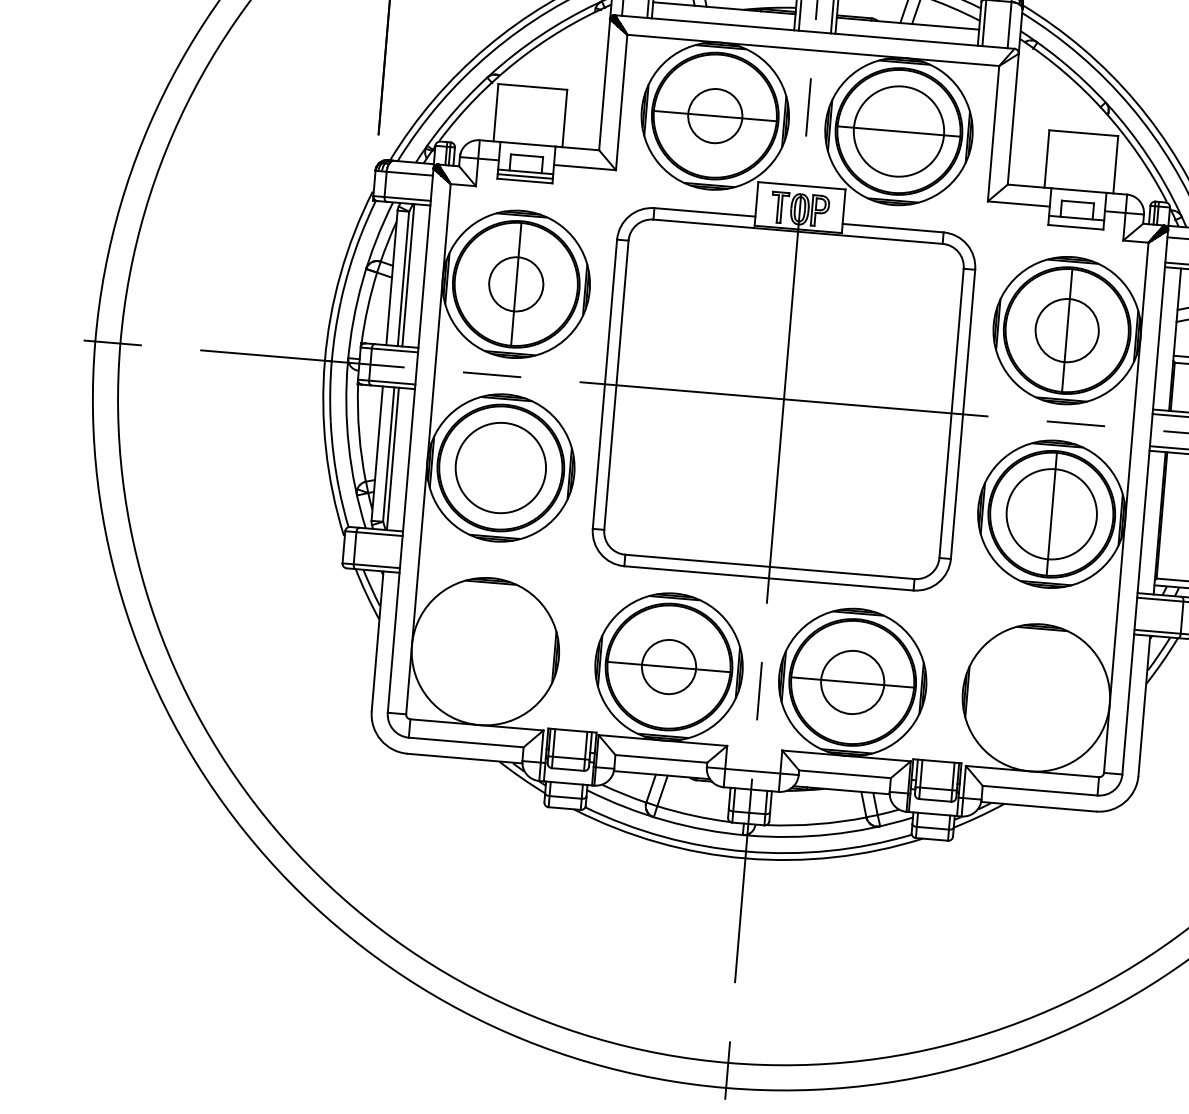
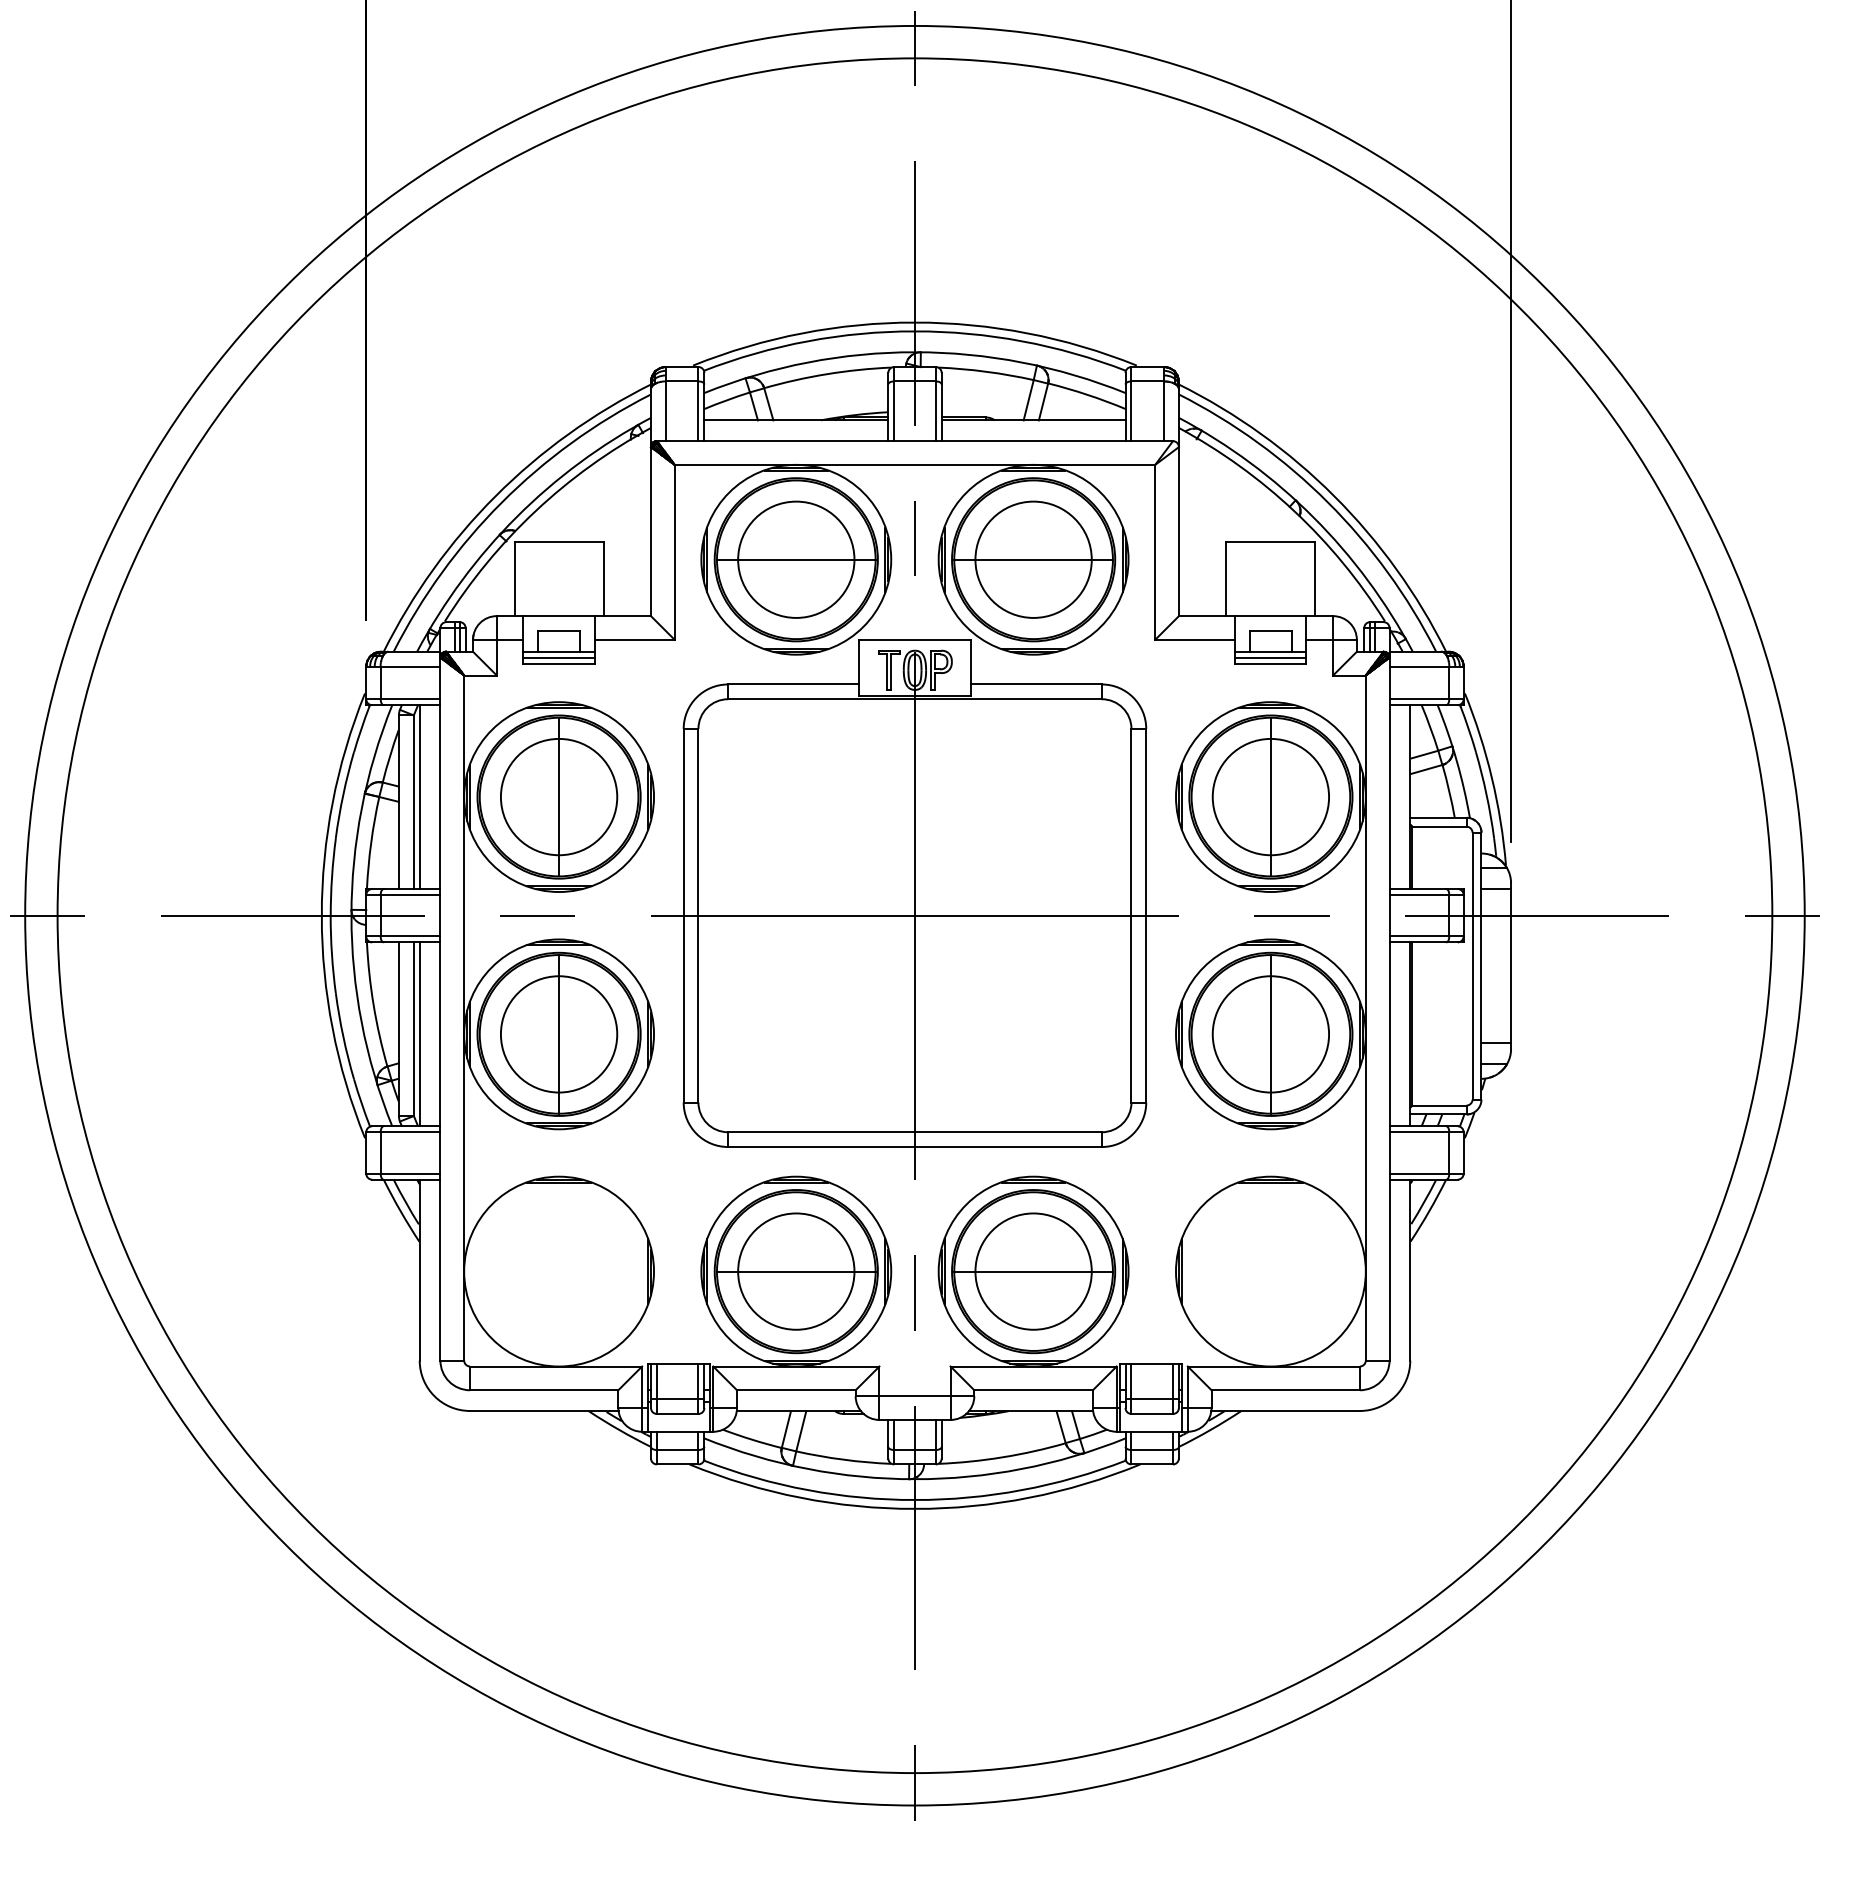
circle: (715, 115) -> (796, 559), size x1.67
line: (1075, 222) -> (1270, 657), added
circle: (515, 283) -> (558, 796), size x1.67
circle: (1066, 330) -> (1270, 796), size x1.43
line: (501, 467) -> (559, 1033), added
circle: (669, 666) -> (796, 1271), size x1.67
circle: (852, 682) -> (1033, 1271), size x1.43

